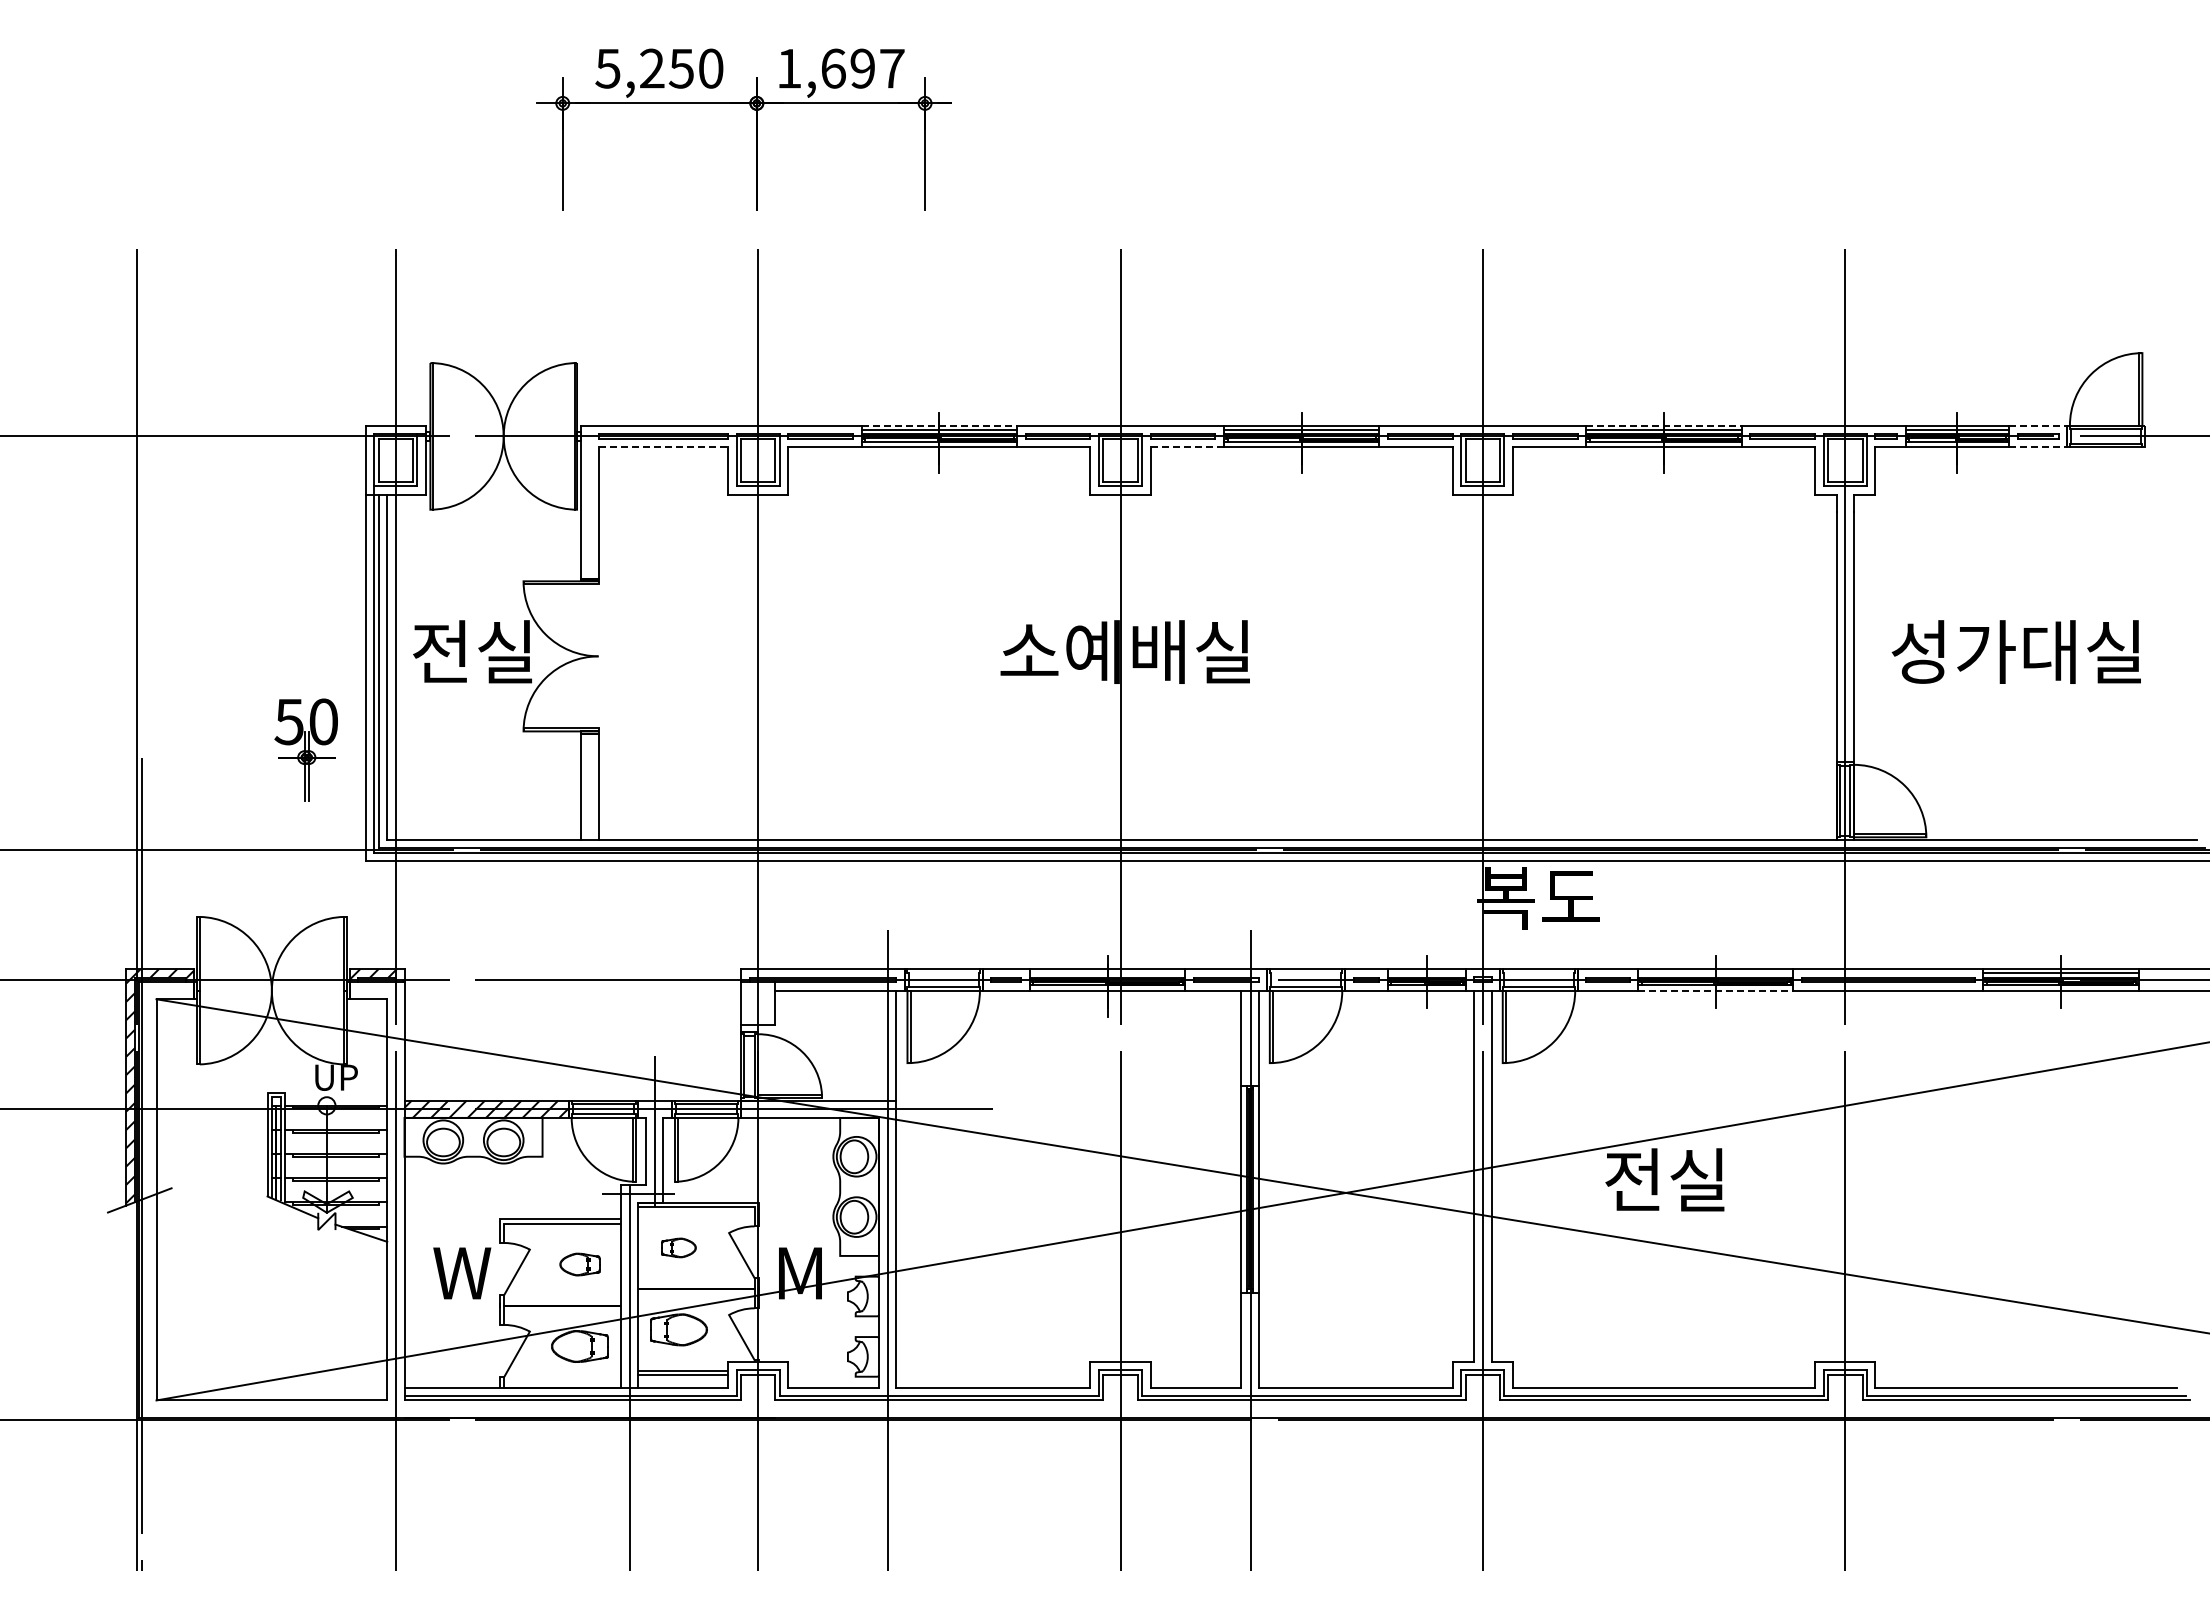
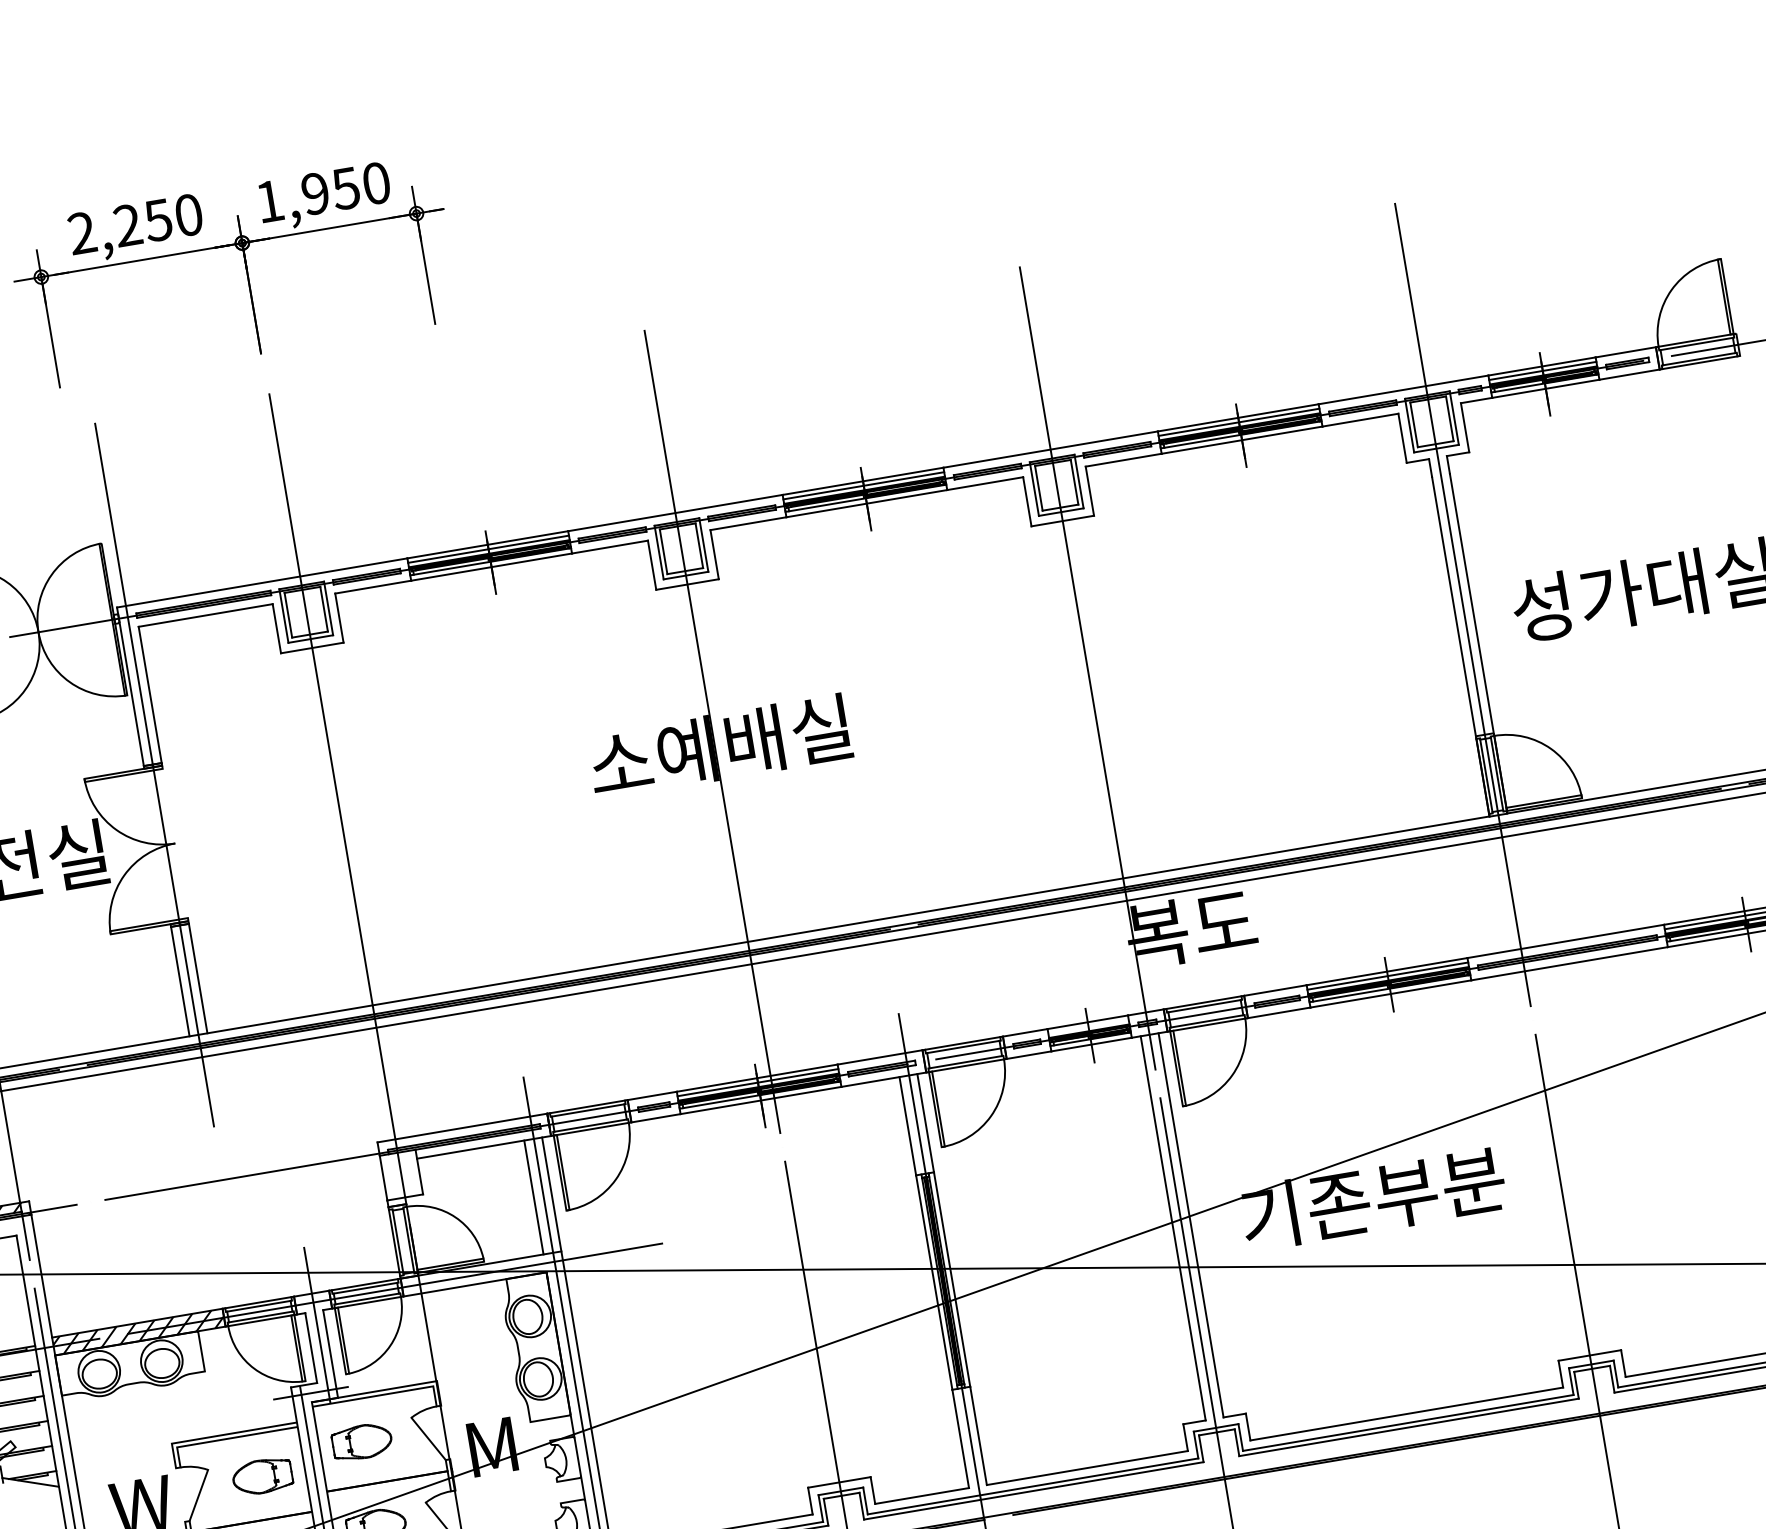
text: (607, 68) -> (81, 233), 5,250 -> 2,250
text: (862, 68) -> (345, 188), 1,697 -> 1,950
line: (939, 425) -> (487, 544), dashed -> solid
line: (1664, 425) -> (1238, 417), dashed -> solid
line: (2038, 425) -> (1626, 352), dashed -> solid
line: (663, 447) -> (205, 615), dashed -> solid
line: (1187, 447) -> (748, 524), dashed -> solid
line: (2038, 447) -> (1629, 374), dashed -> solid
line: (589, 588) -> (154, 774), added
line: (943, 972) -> (587, 1110), added
line: (1305, 972) -> (962, 1047), added
line: (1538, 972) -> (1204, 1006), added
line: (1107, 973) -> (757, 1082), added
line: (1715, 973) -> (1387, 976), added
line: (1715, 990) -> (1390, 993), dashed -> solid
line: (879, 1045) -> (534, 1197), added
text: (1666, 1180) -> (1373, 1199), 전실 -> 기존부분
part: (678, 1247) -> (361, 1441), size x1.67
part: (579, 1264) -> (262, 1476), size x1.43

